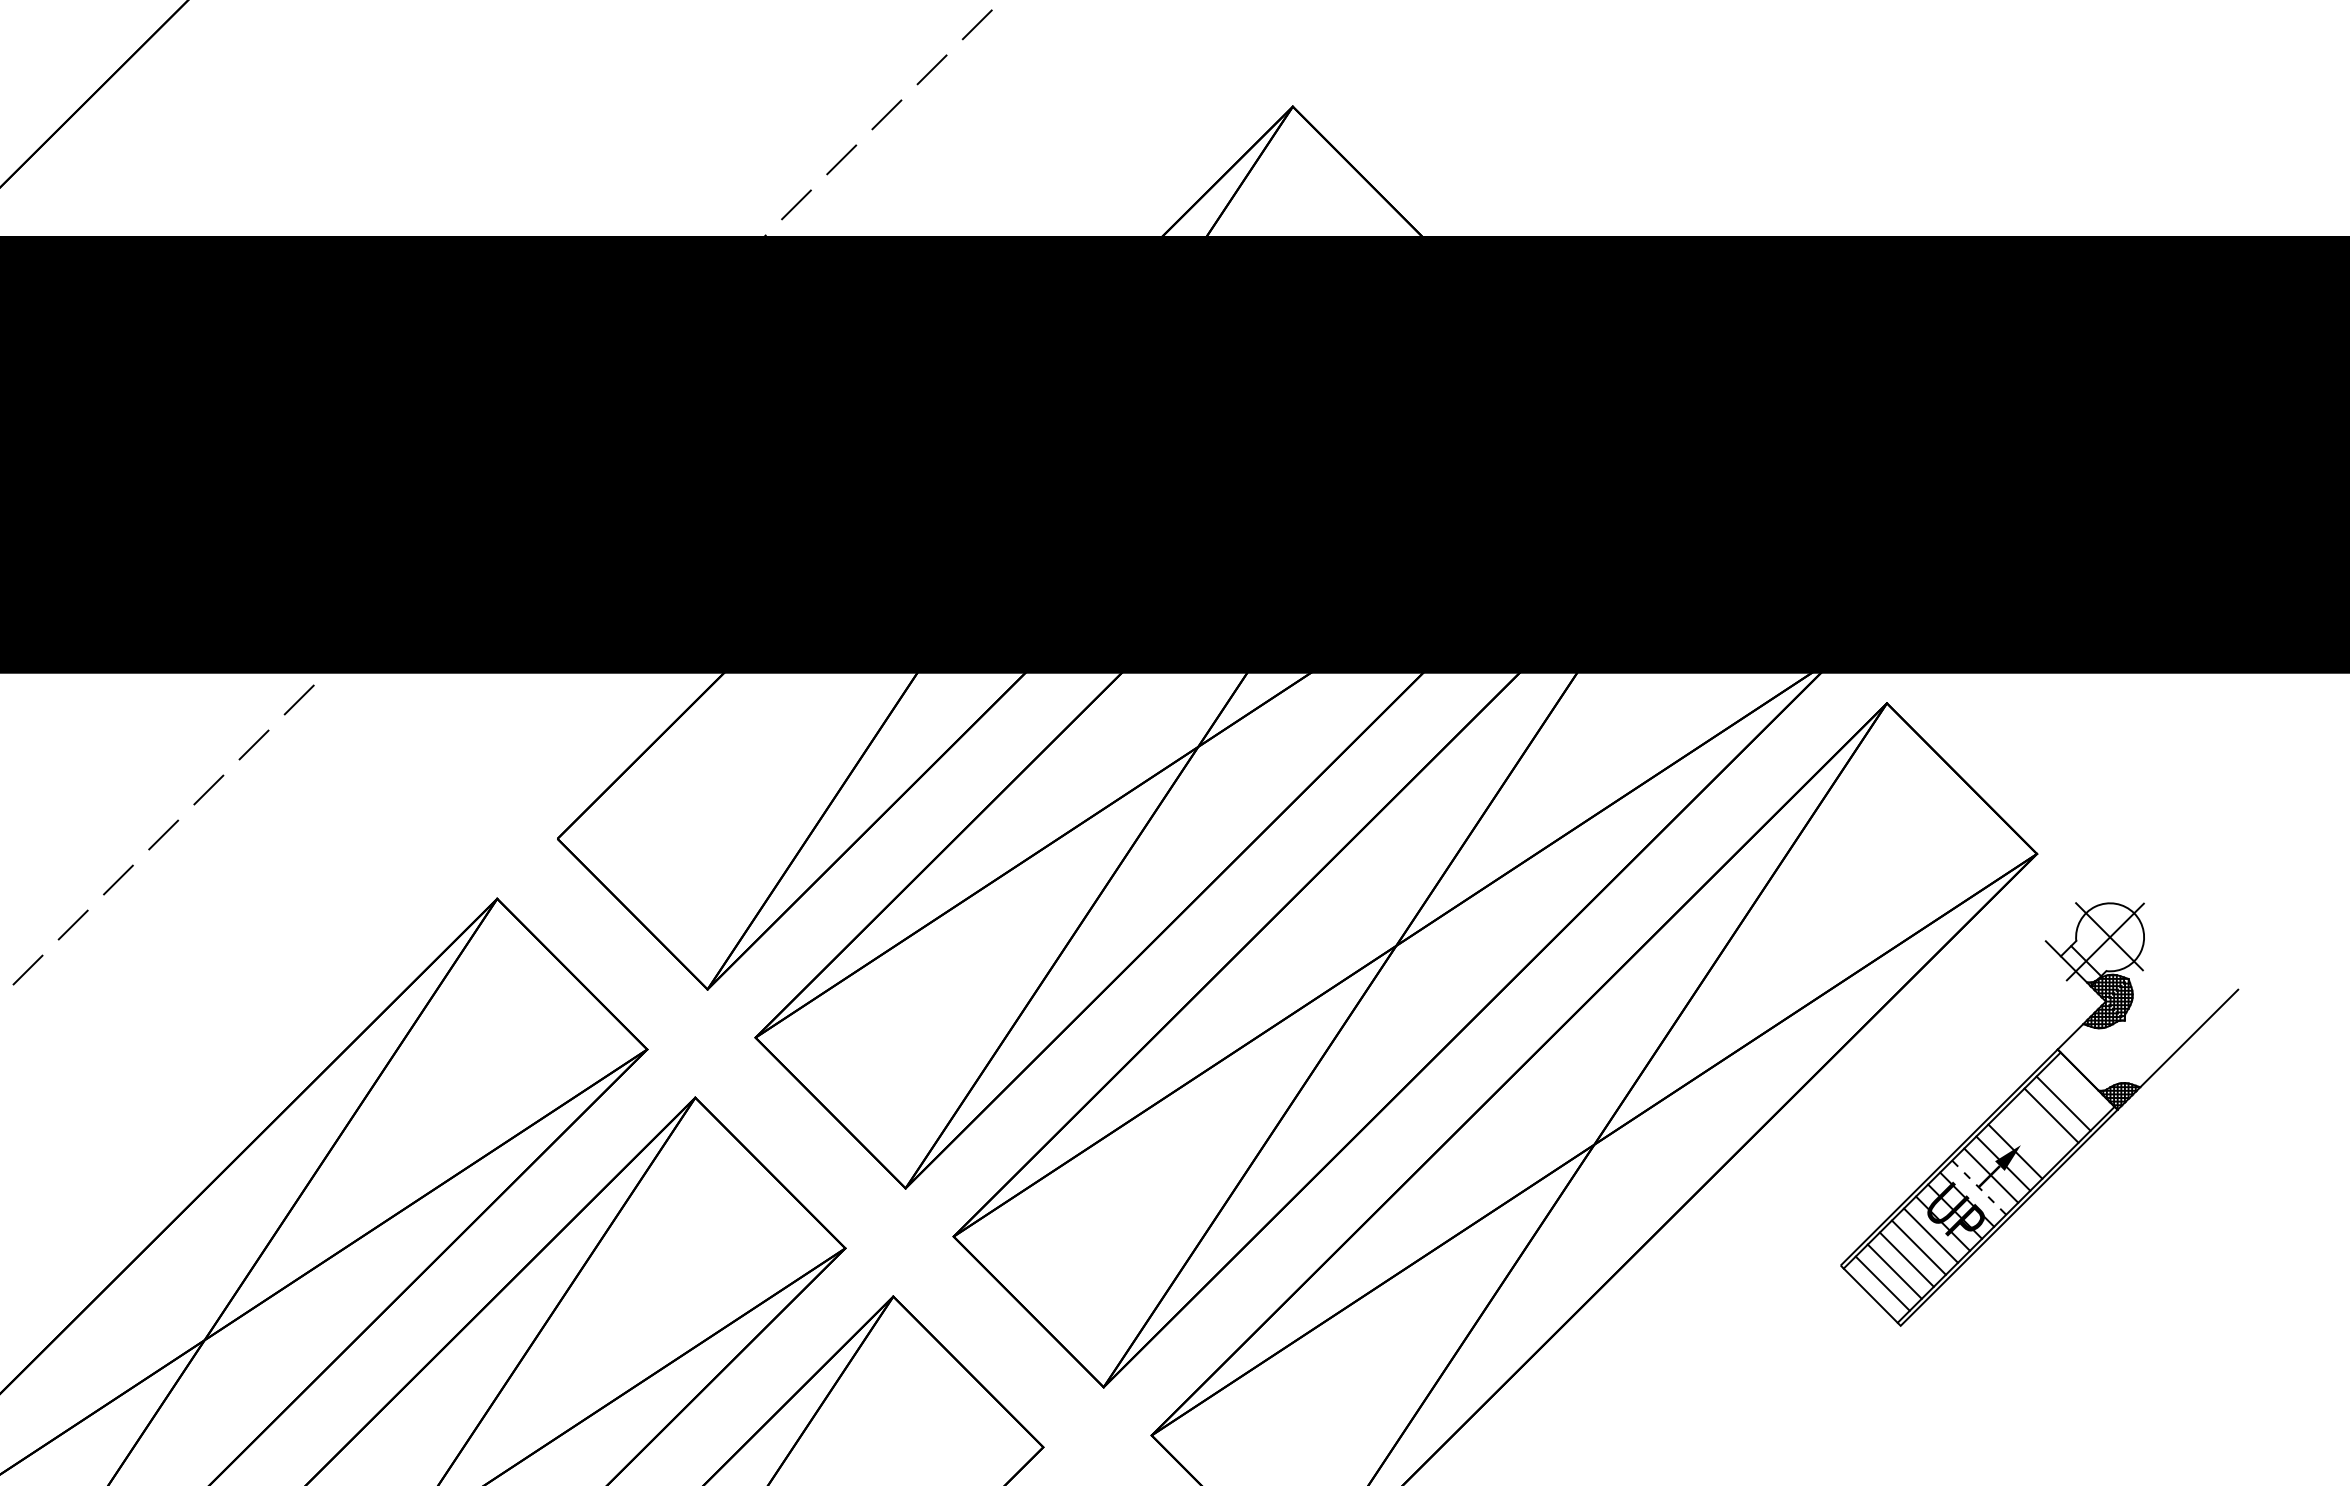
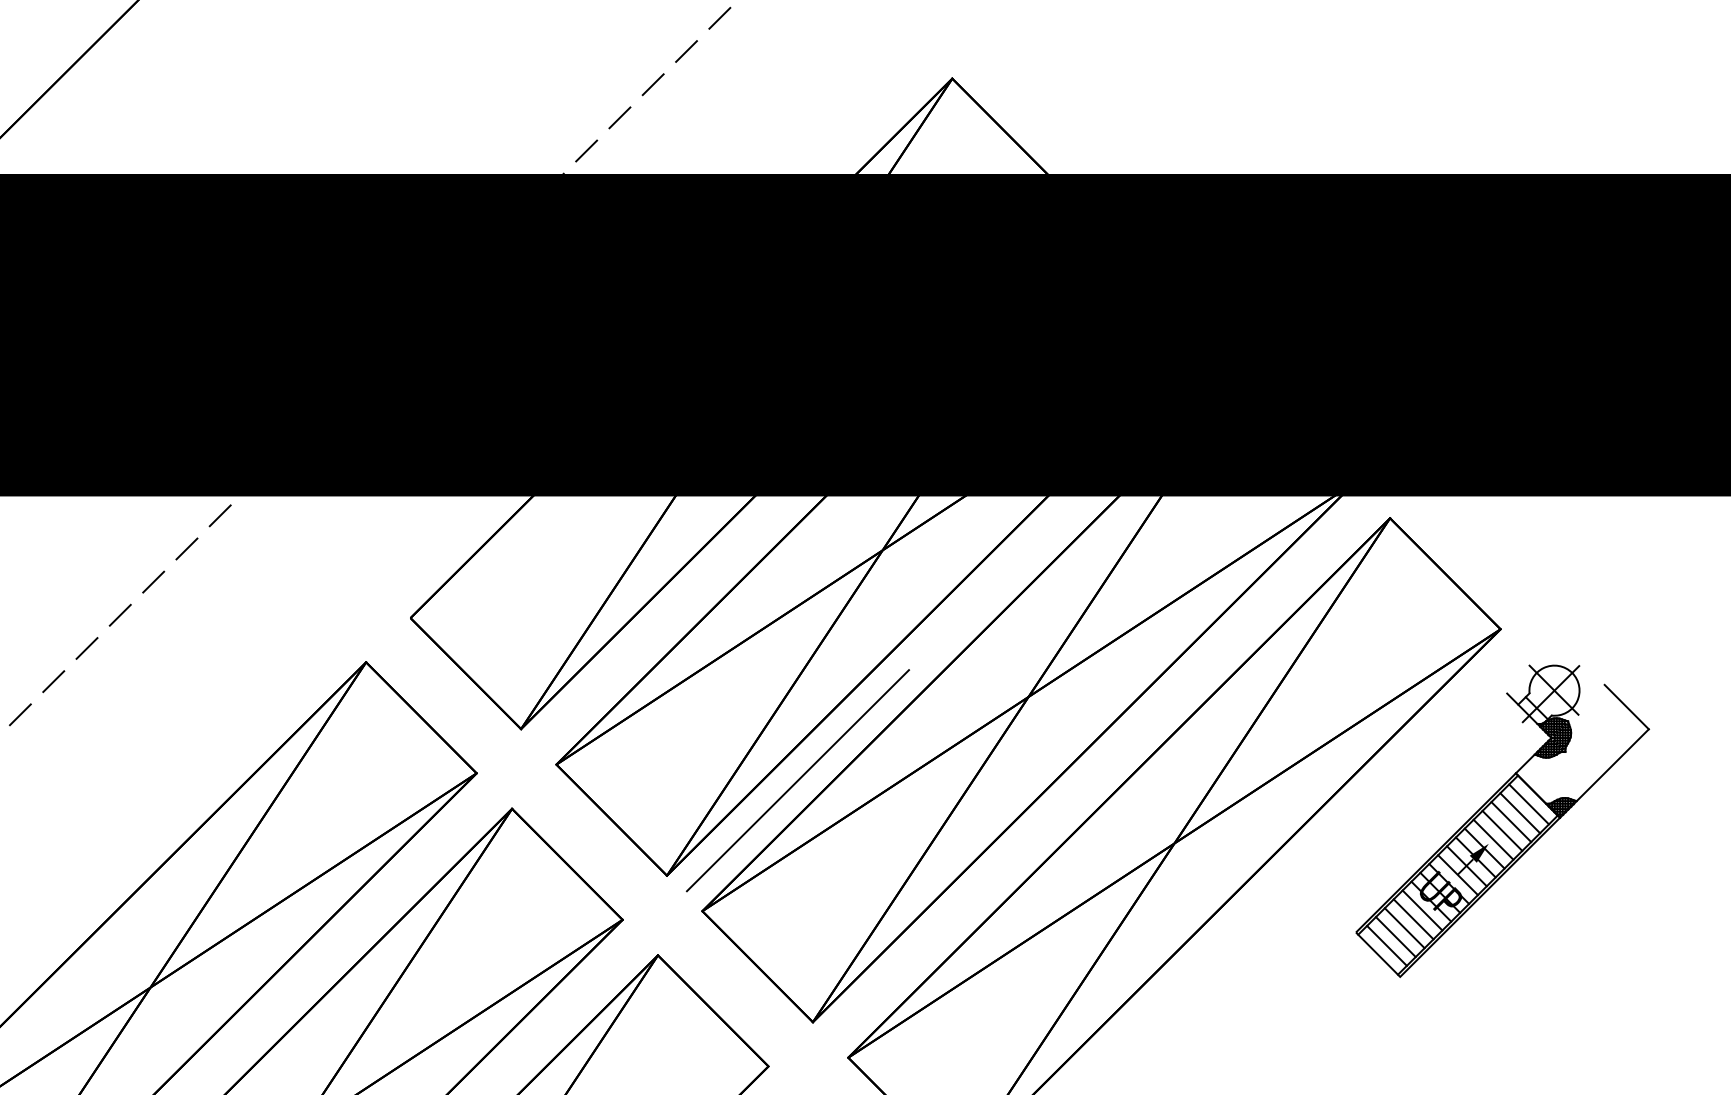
line: (2208, 959) -> (1626, 707), added
line: (1083, 1059) -> (798, 780), added
line: (2075, 1091) -> (1528, 804), added
line: (2039, 1127) -> (1502, 830), added
line: (2027, 1139) -> (1493, 839), added
line: (1979, 1188) -> (1458, 875), dashed -> solid

